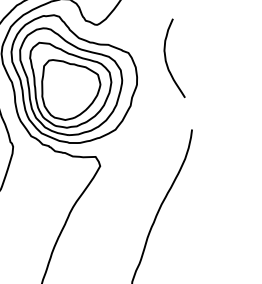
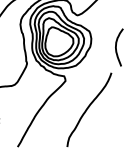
curve: (167, 60) -> (116, 47), moved

